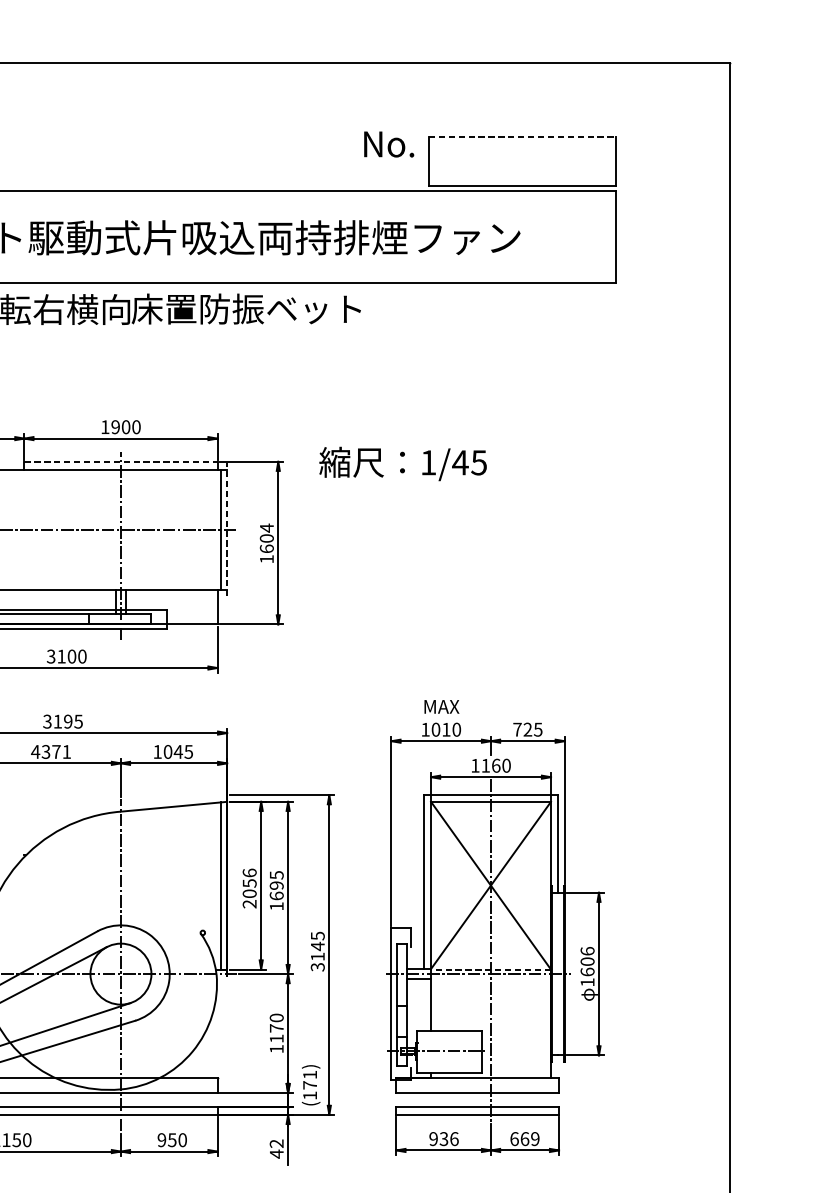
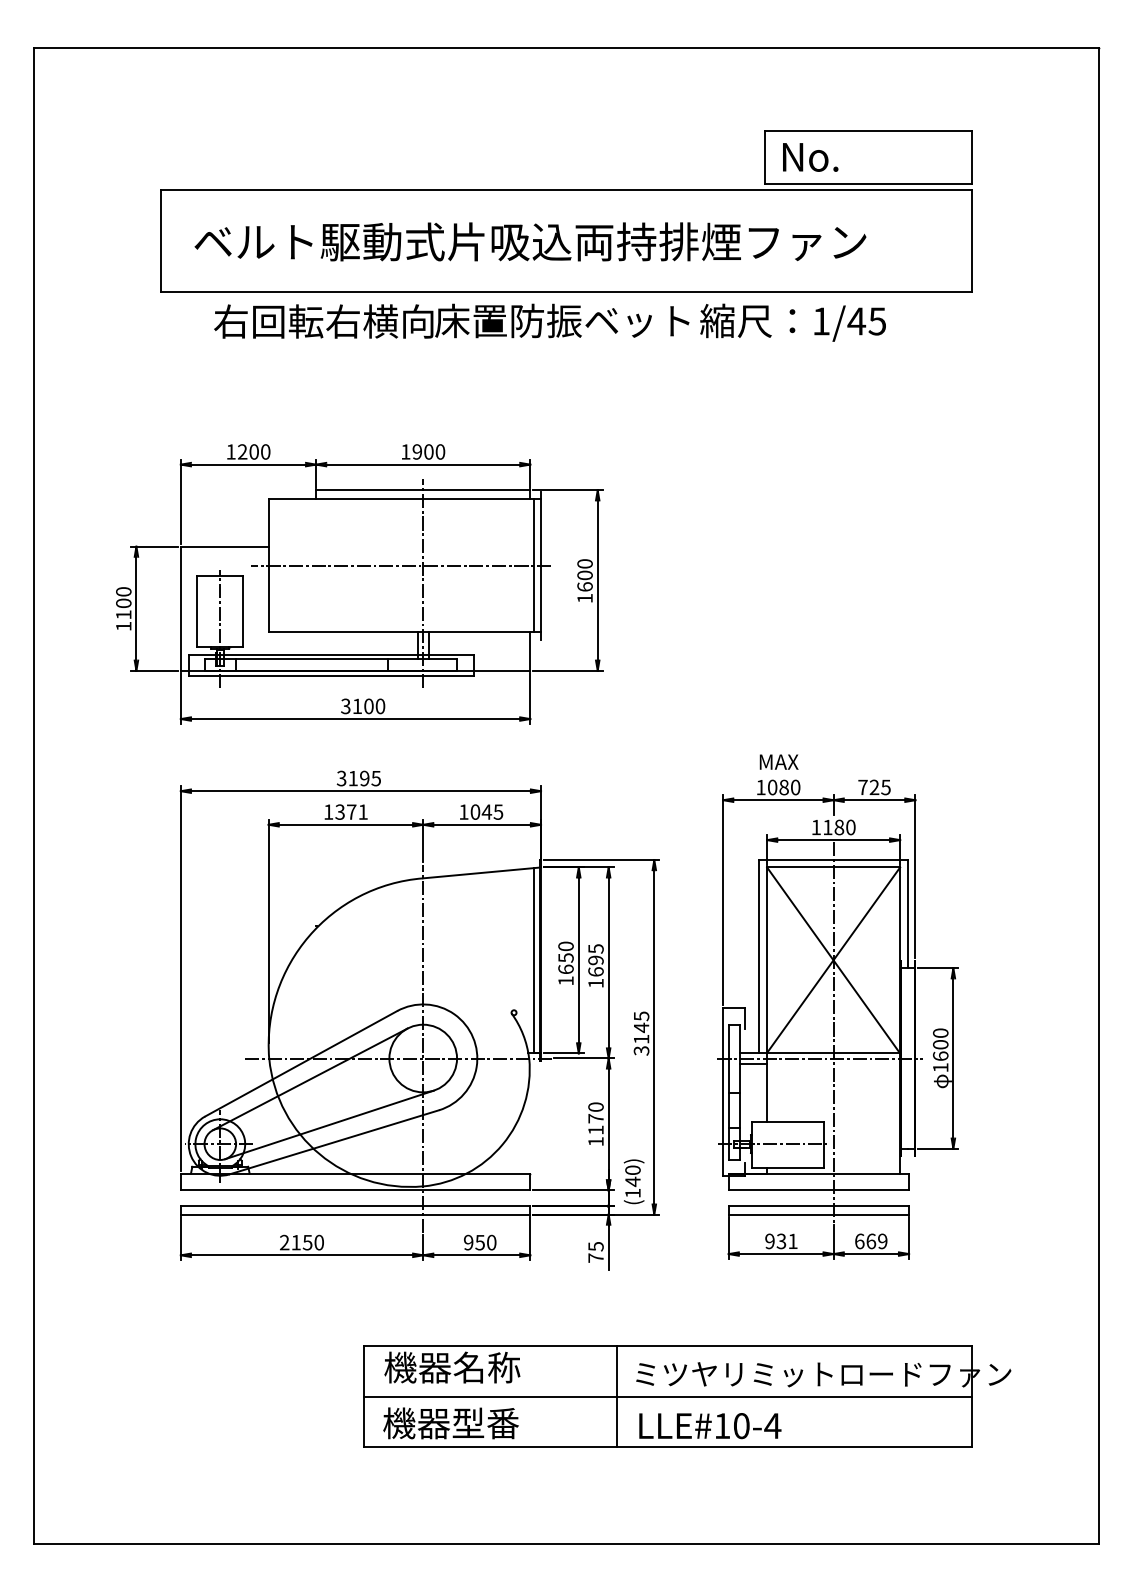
line: (522, 137) -> (868, 130), dashed -> solid
text: (389, 144) -> (810, 157), moved
line: (121, 461) -> (423, 490), dashed -> solid
text: (402, 463) -> (792, 322), moved
text: (266, 527) -> (584, 563), 1604 -> 1600
line: (227, 529) -> (541, 565), dashed -> solid
text: (445, 729) -> (783, 787), 1010 -> 1080
text: (35, 751) -> (328, 811), 4371 -> 1371
text: (496, 765) -> (839, 827), 1160 -> 1180
text: (249, 888) -> (565, 963), 2056 -> 1650
text: (587, 950) -> (940, 1032), 1606 -> 1600
line: (490, 969) -> (833, 1053), dashed -> solid
text: (309, 1080) -> (632, 1176), (171) -> (140)
text: (453, 1139) -> (792, 1241), 936 -> 931
text: (276, 1149) -> (595, 1252), 42 -> 75

